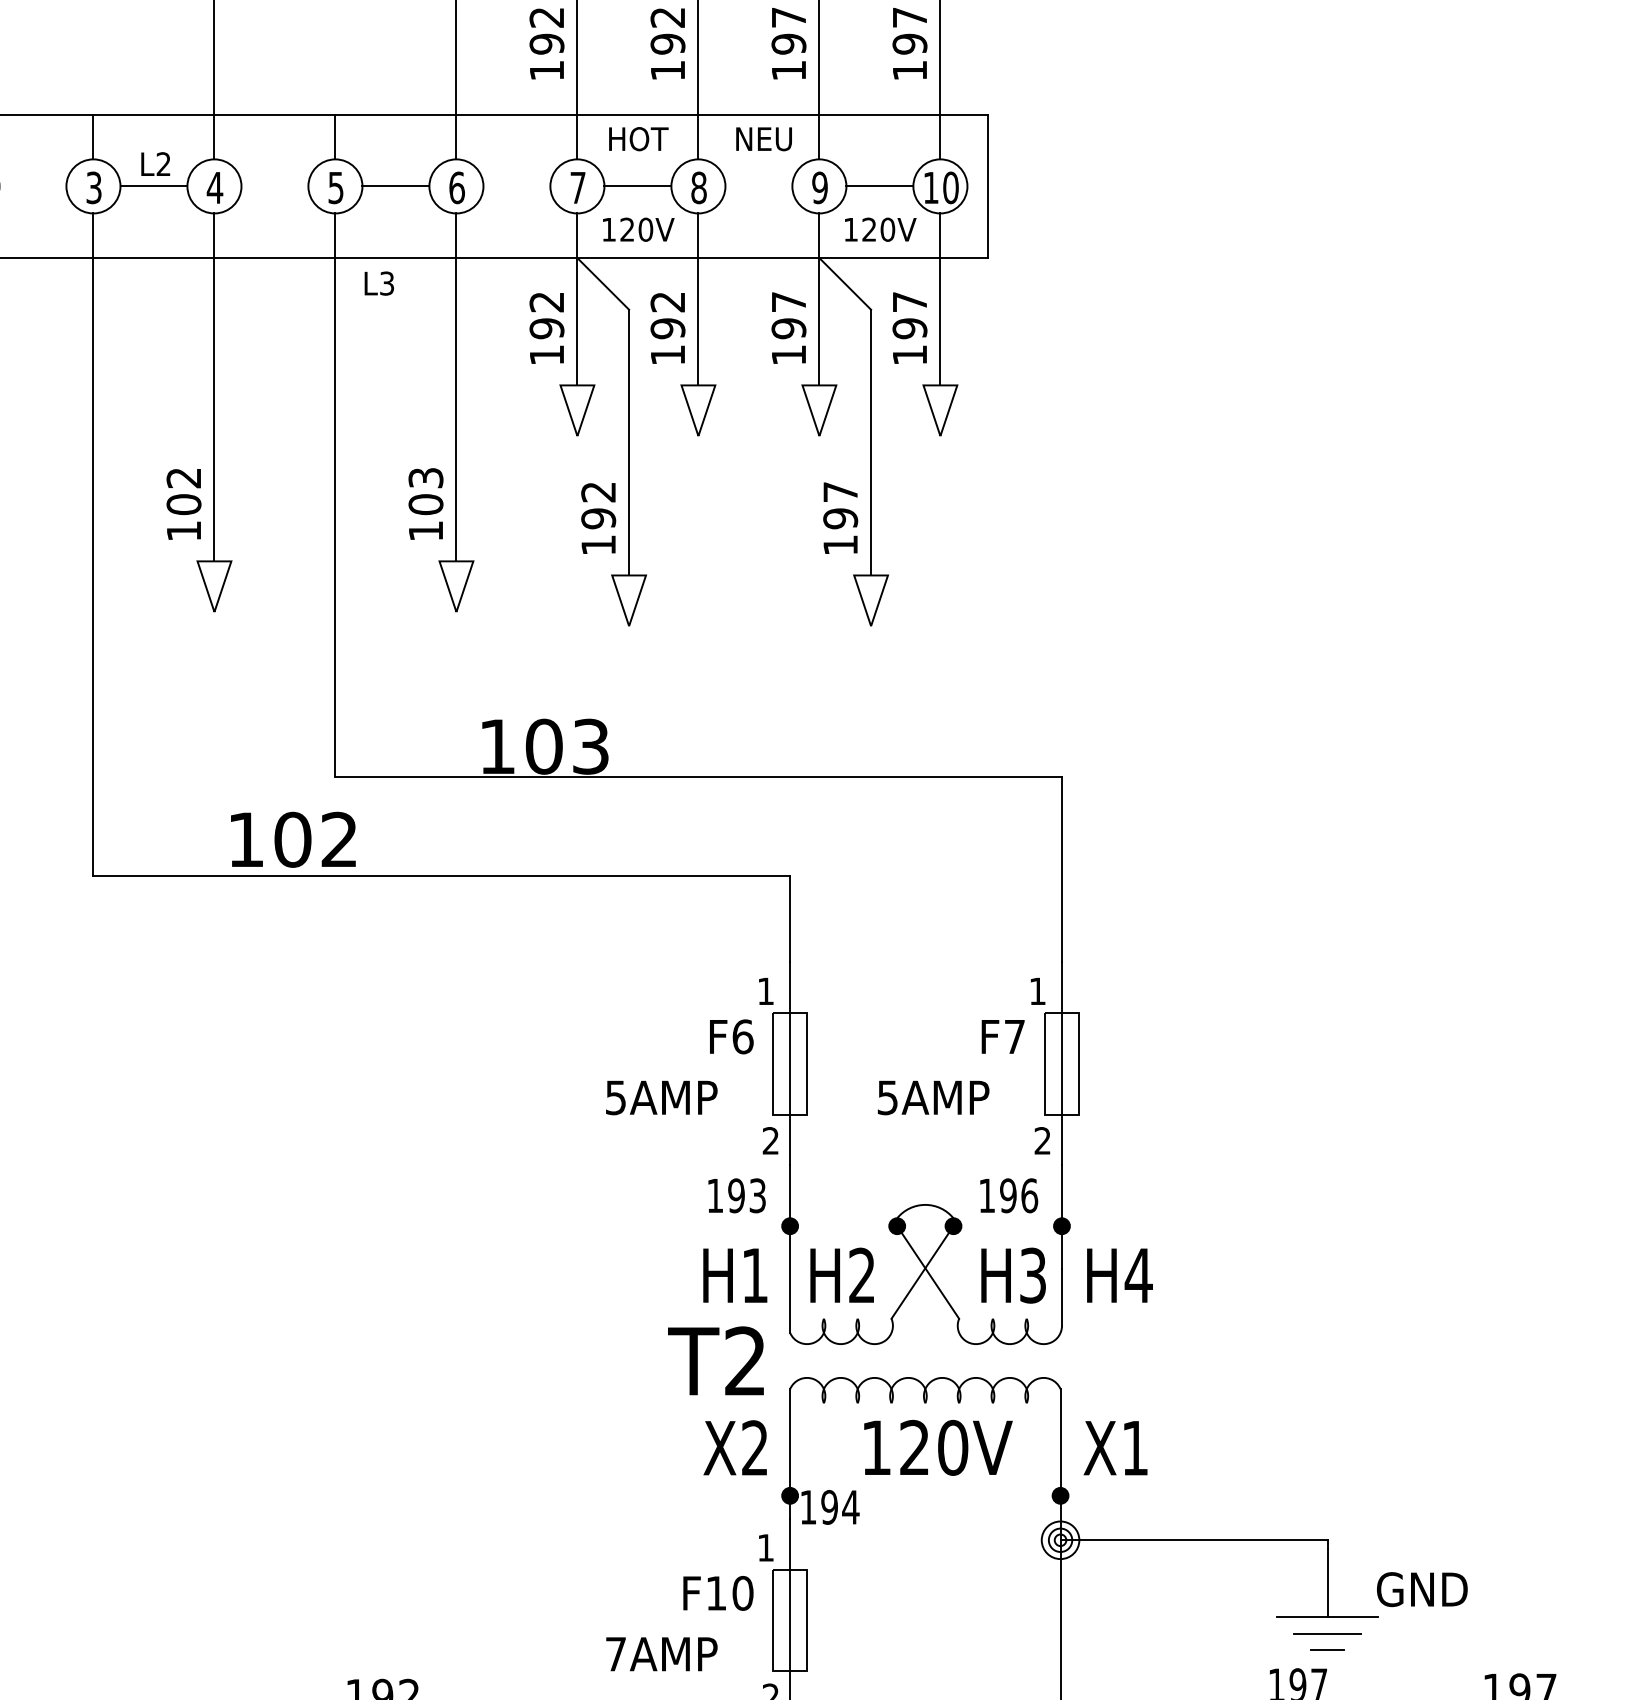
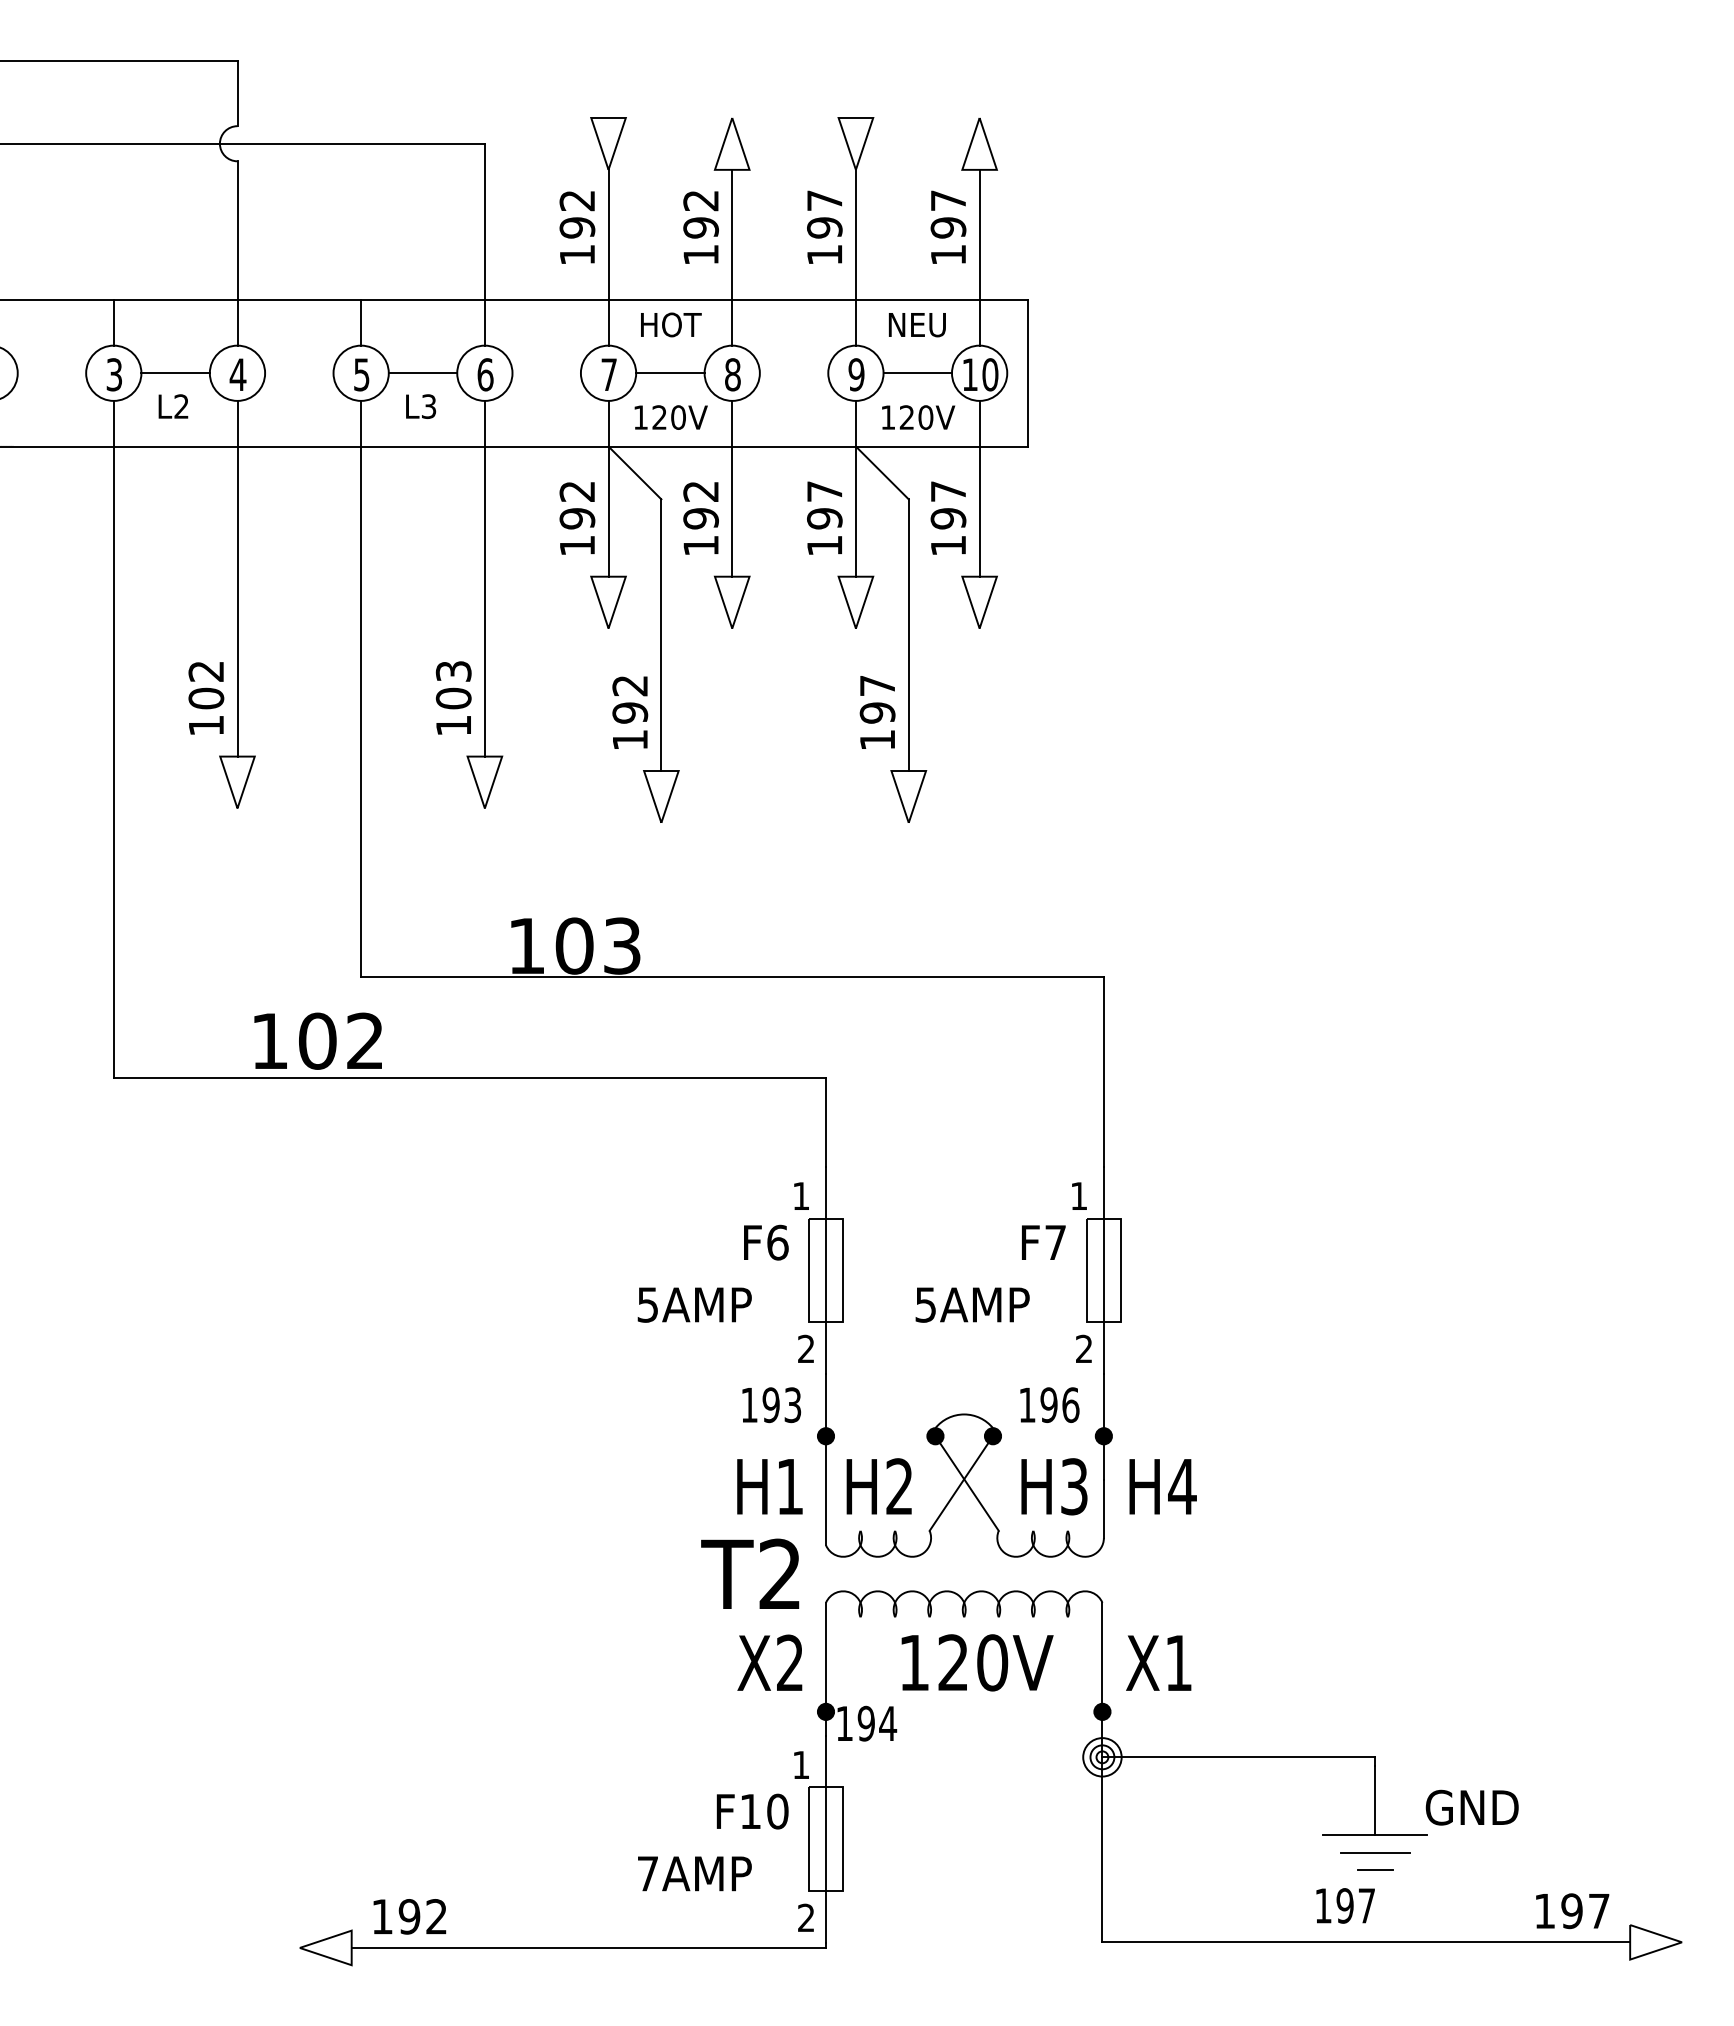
text: (764, 139) -> (917, 325), moved
text: (155, 164) -> (173, 406), moved
text: (379, 283) -> (421, 406), moved

